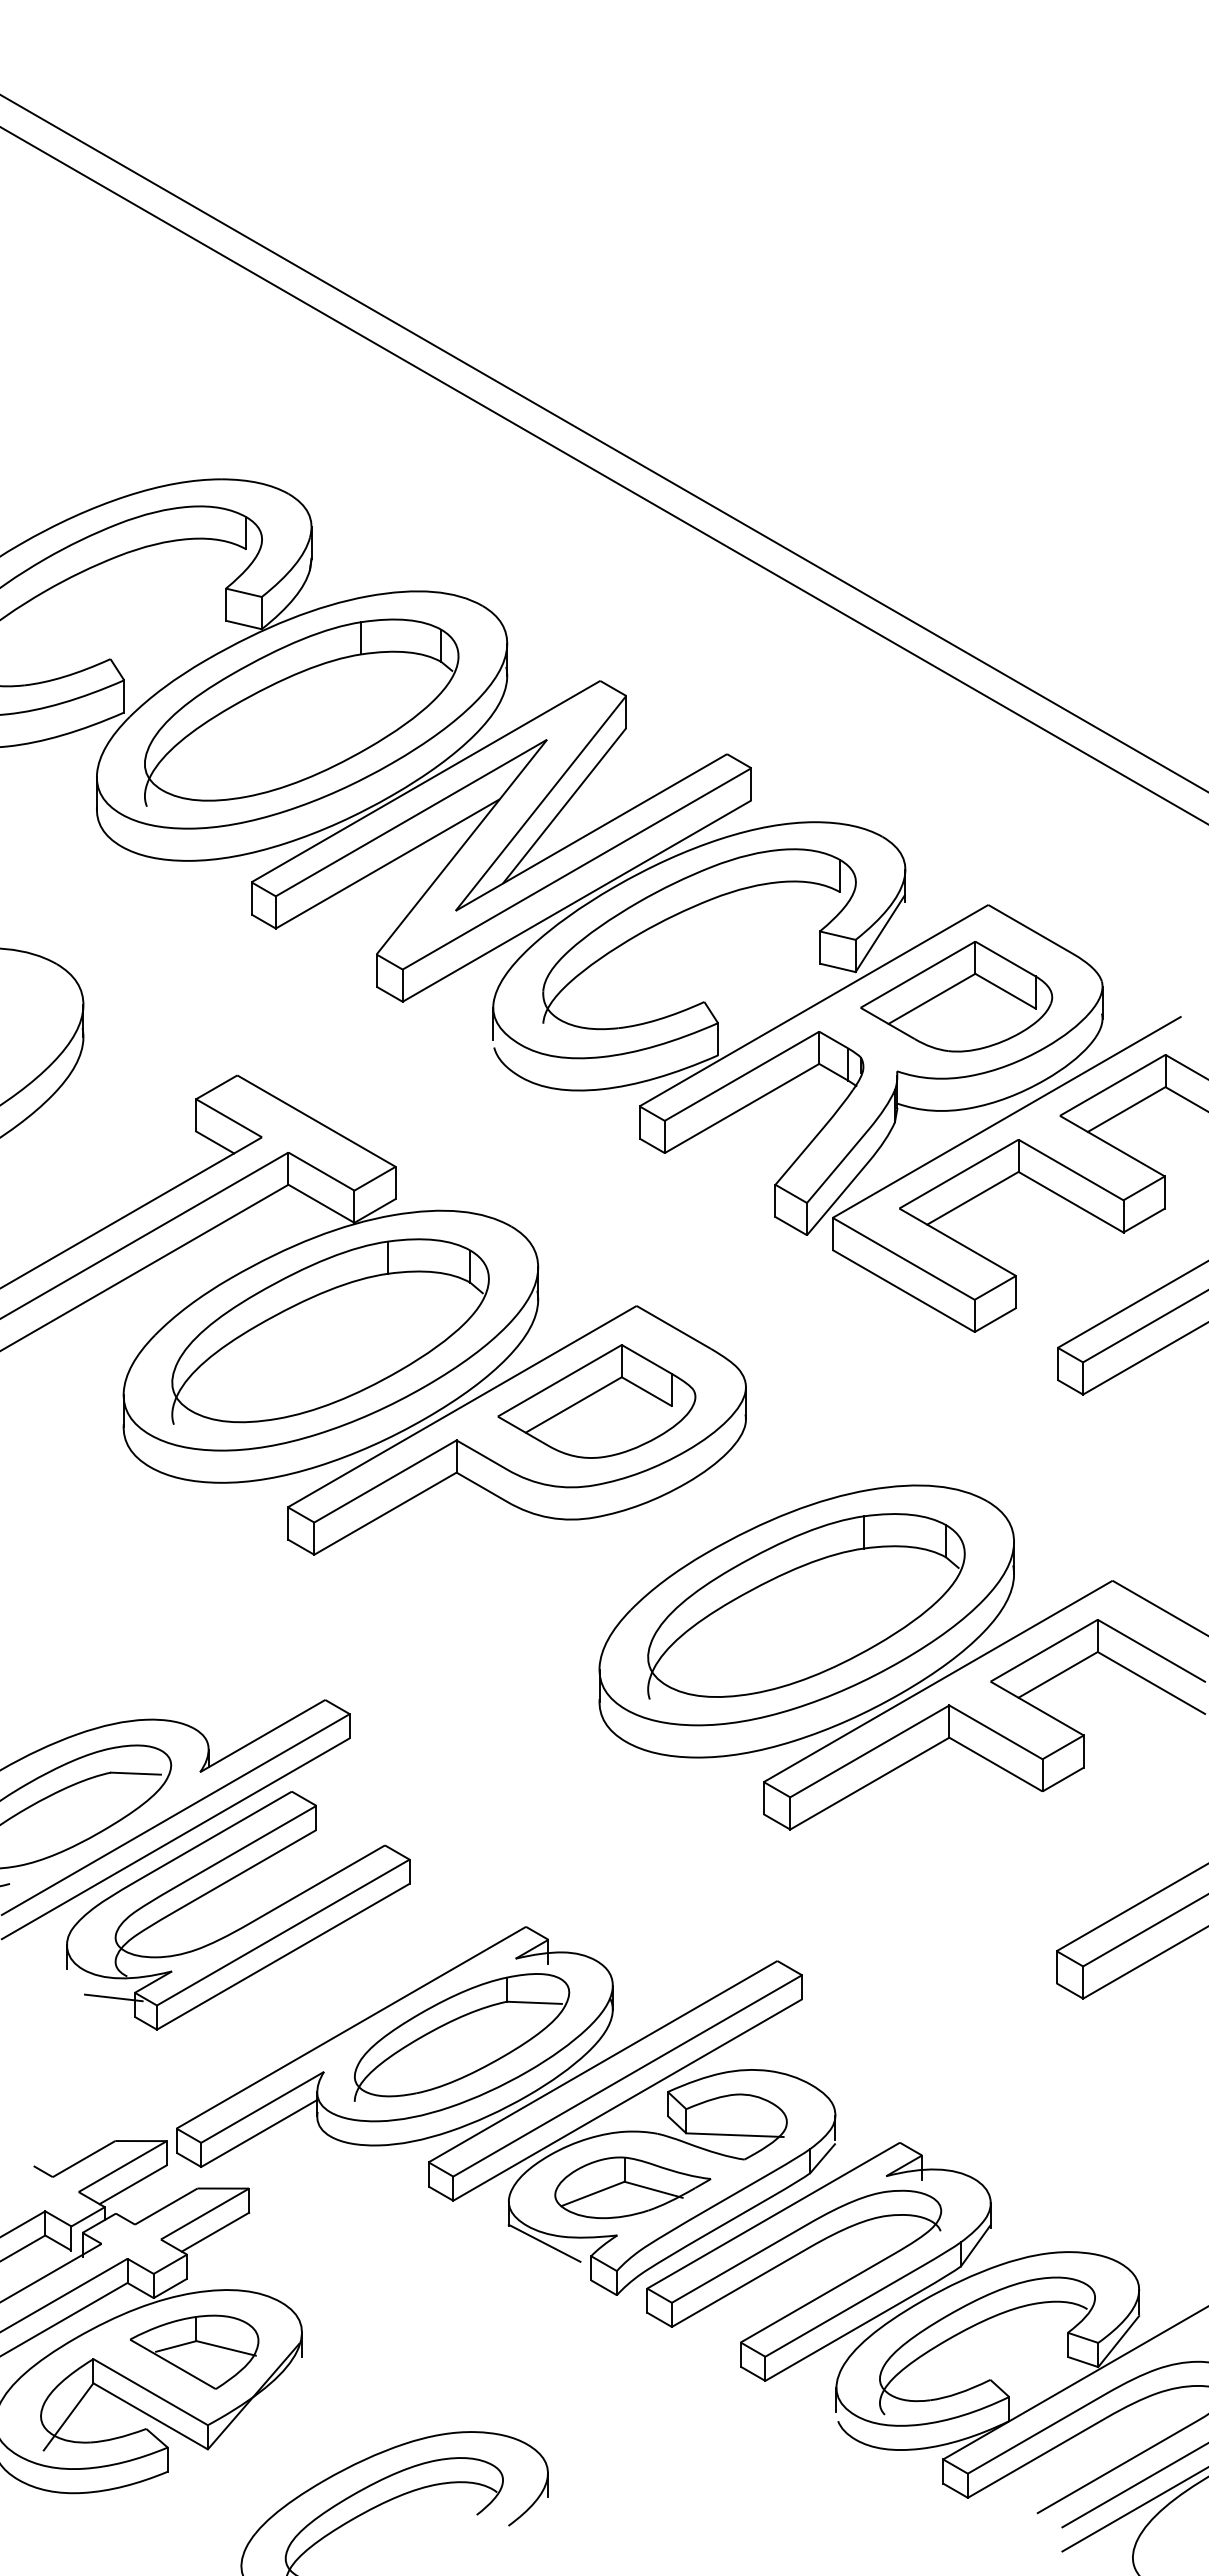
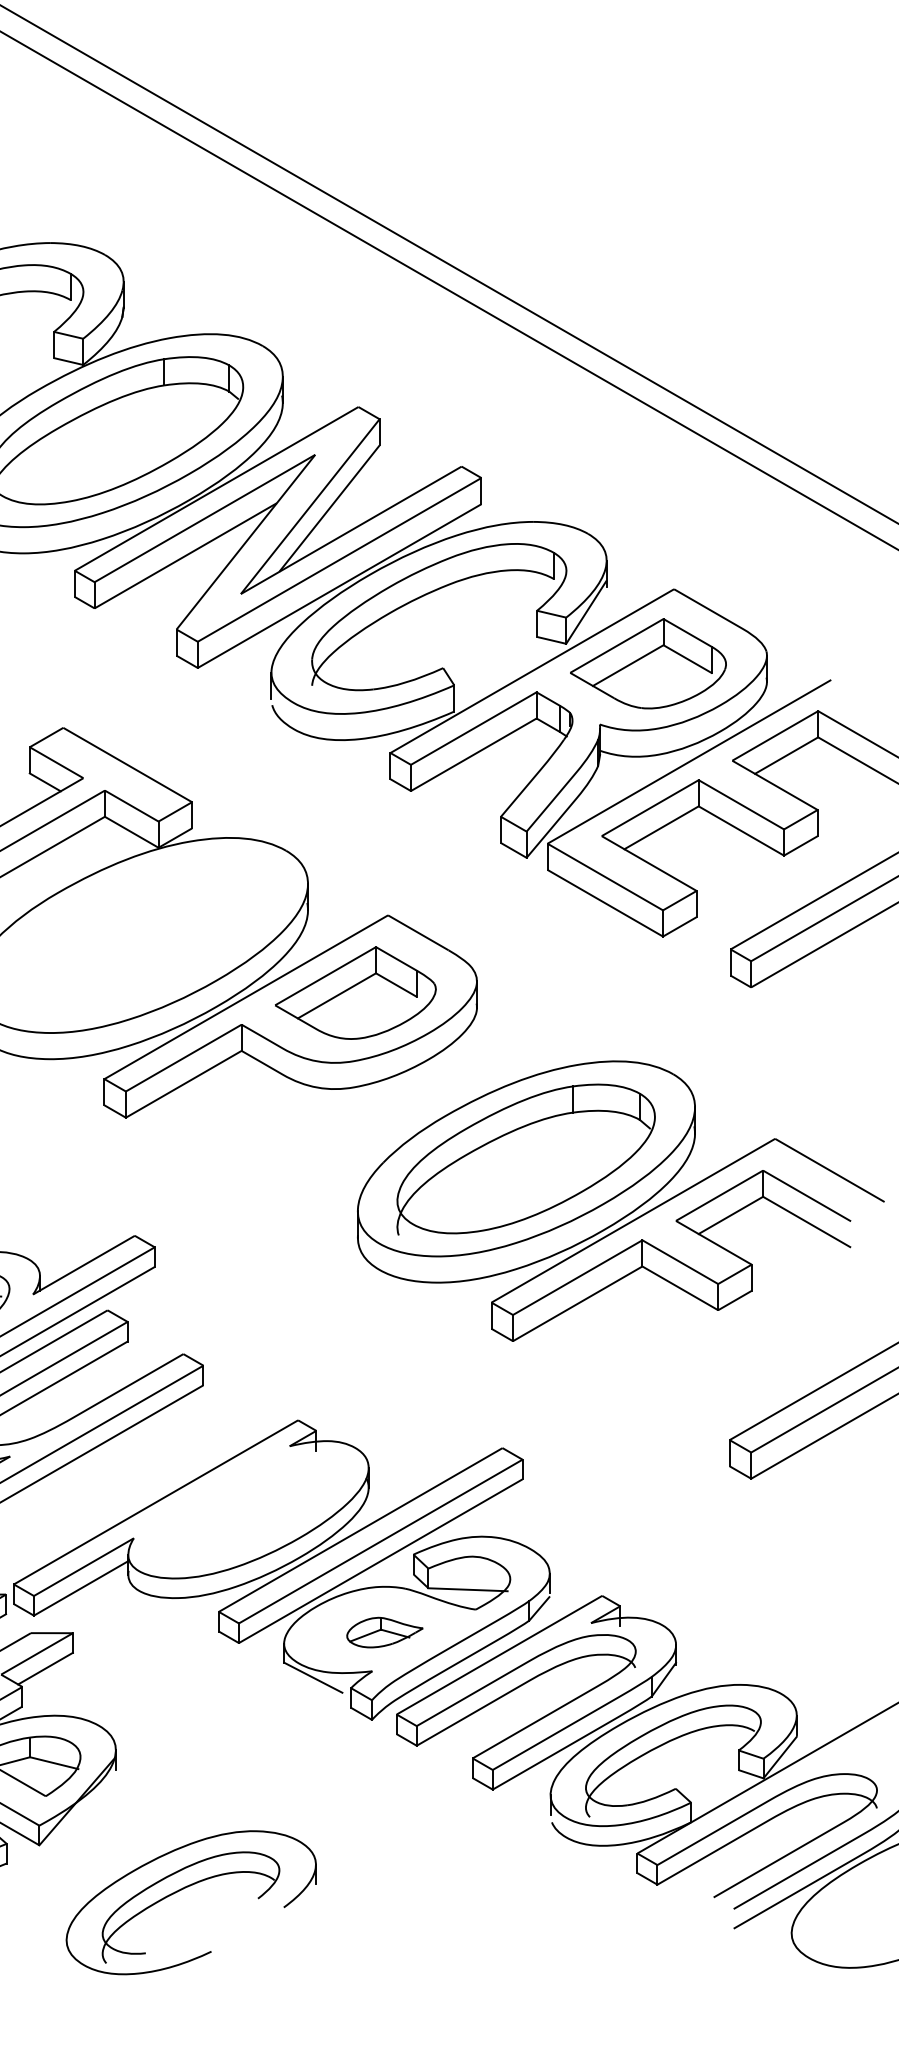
part: (330, 1331) -> (139, 936), removed
part: (461, 2037) -> (245, 1510), removed
part: (632, 2187) -> (384, 1632), size x0.6

